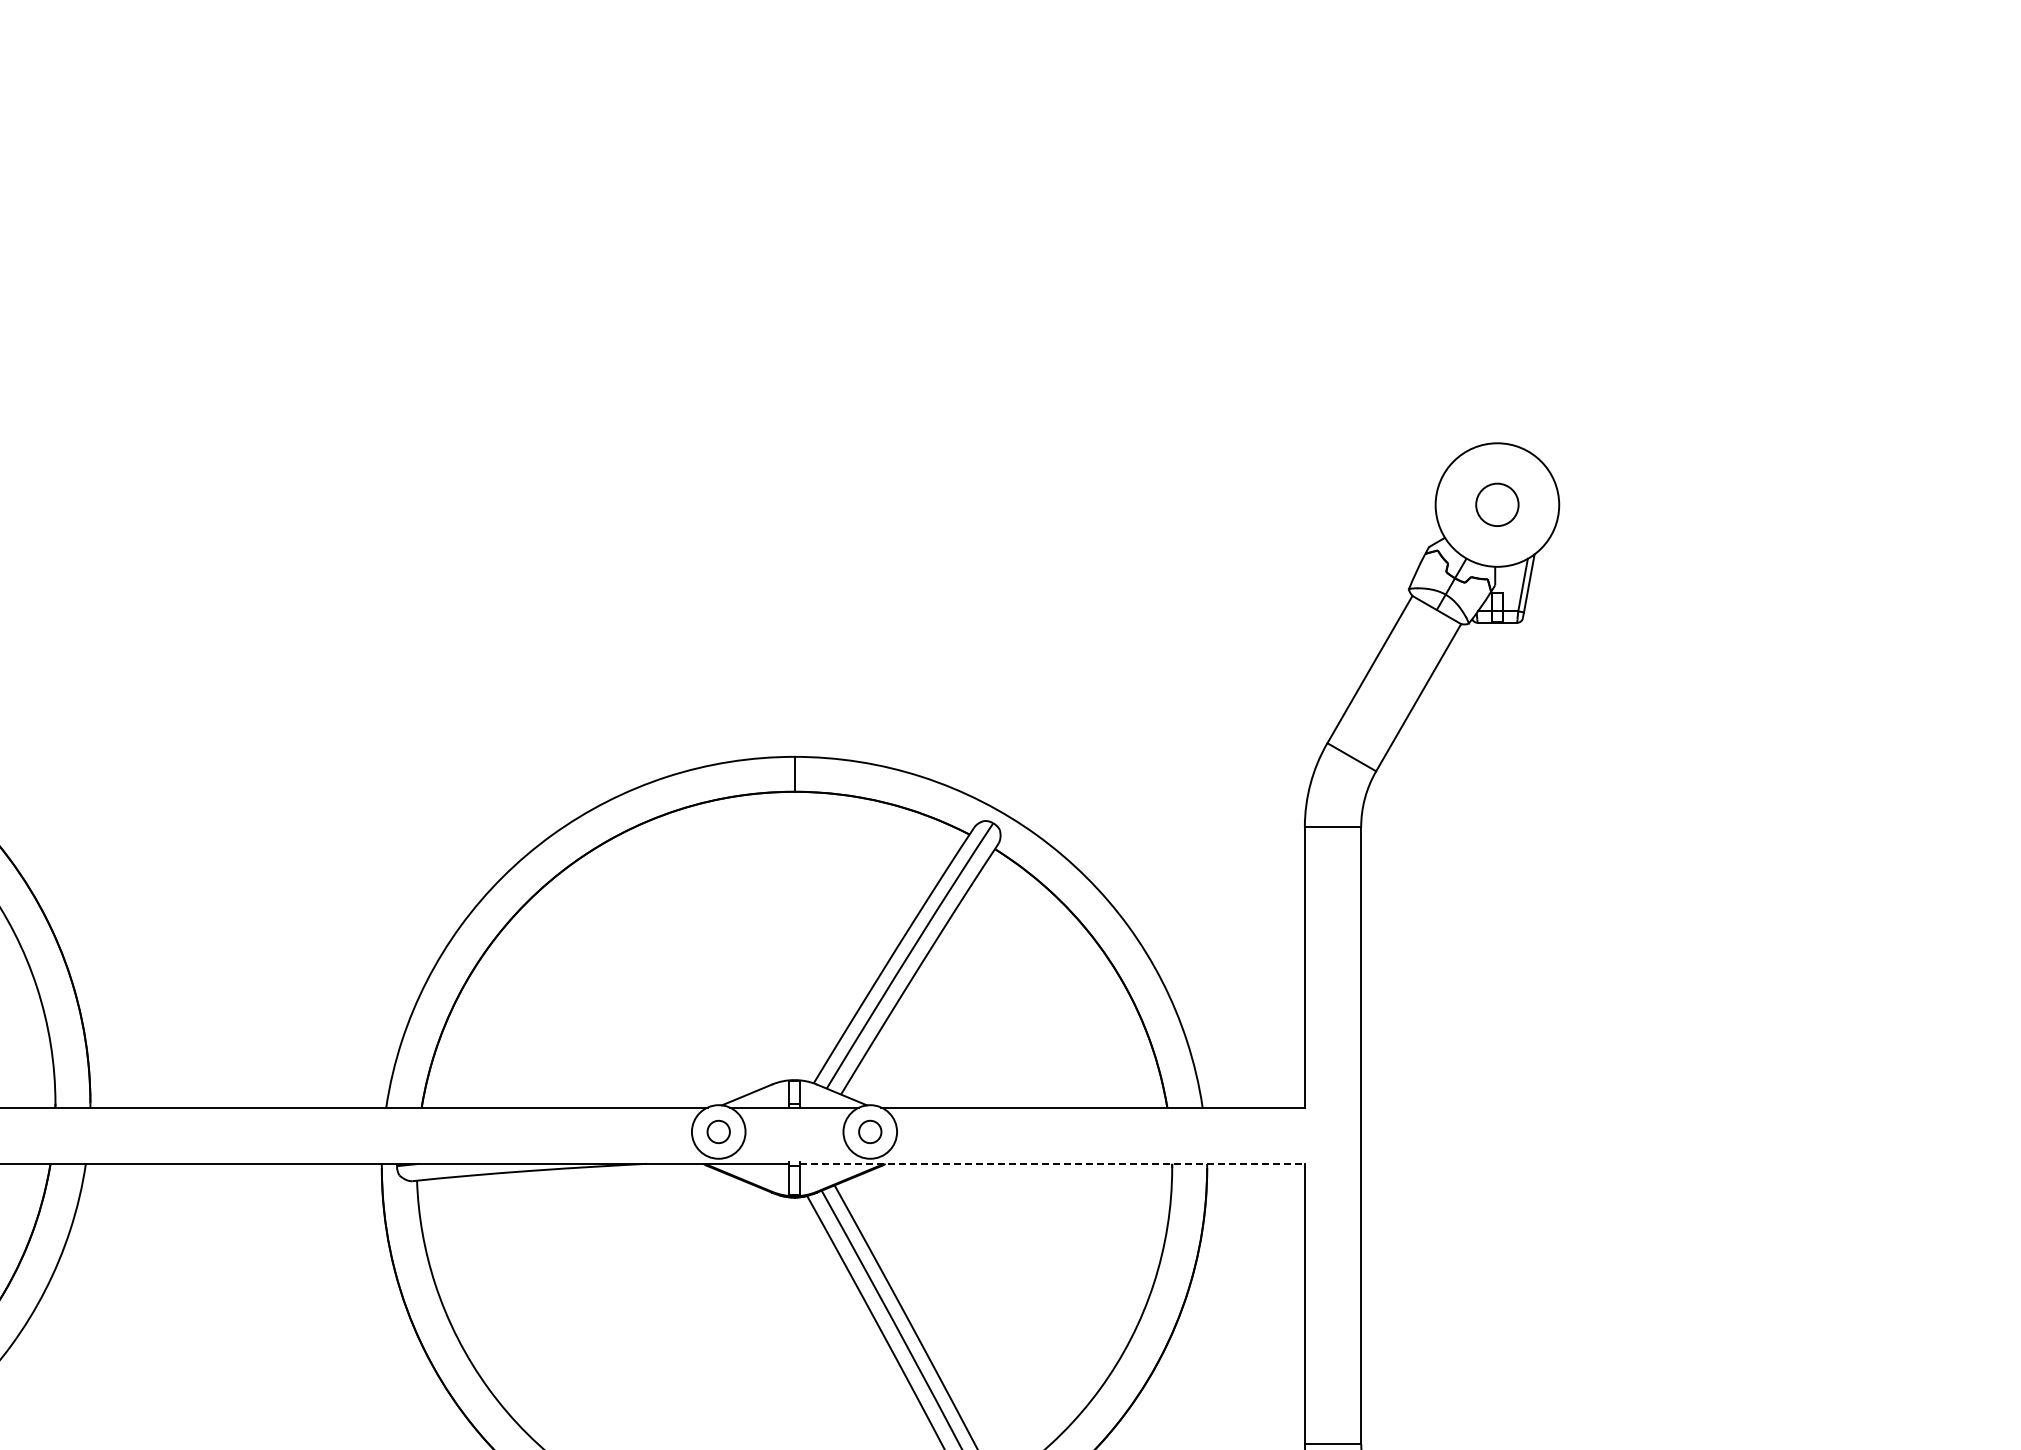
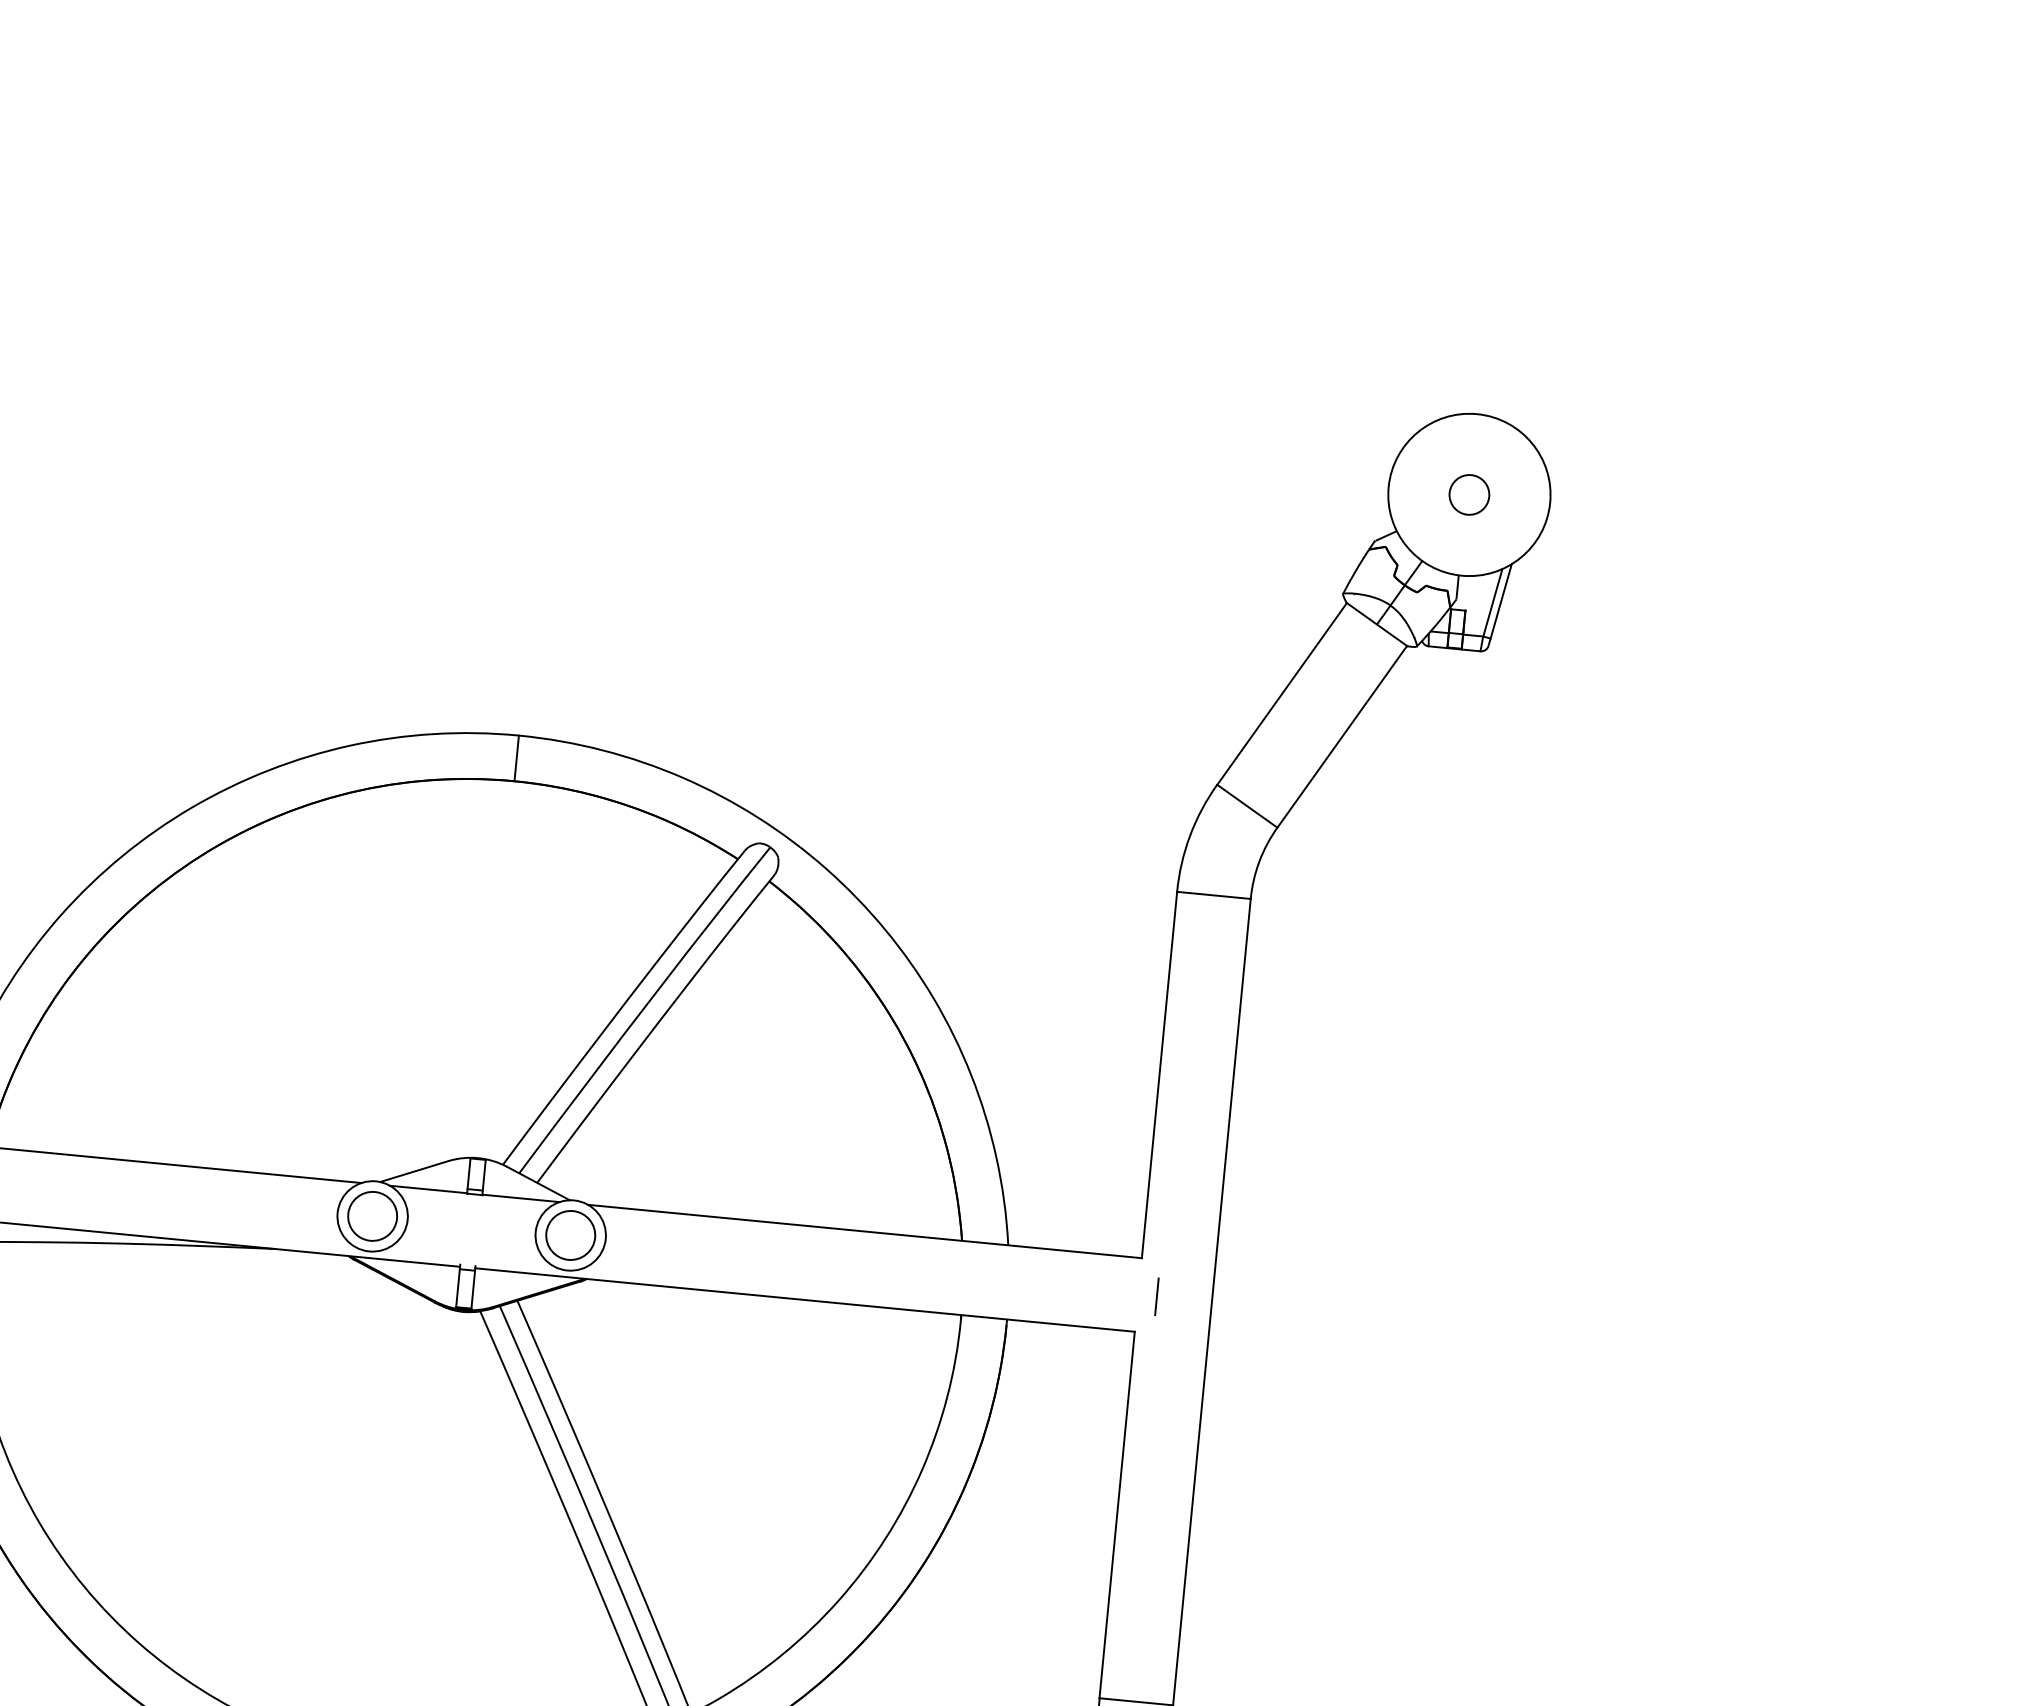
circle: (1497, 505) -> (1469, 495), size x0.71
circle: (718, 1131) -> (372, 1215), size x1.67
circle: (869, 1131) -> (569, 1234), size x1.67
line: (1319, 1135) -> (1157, 1296), added
line: (1053, 1163) -> (806, 1299), dashed -> solid

